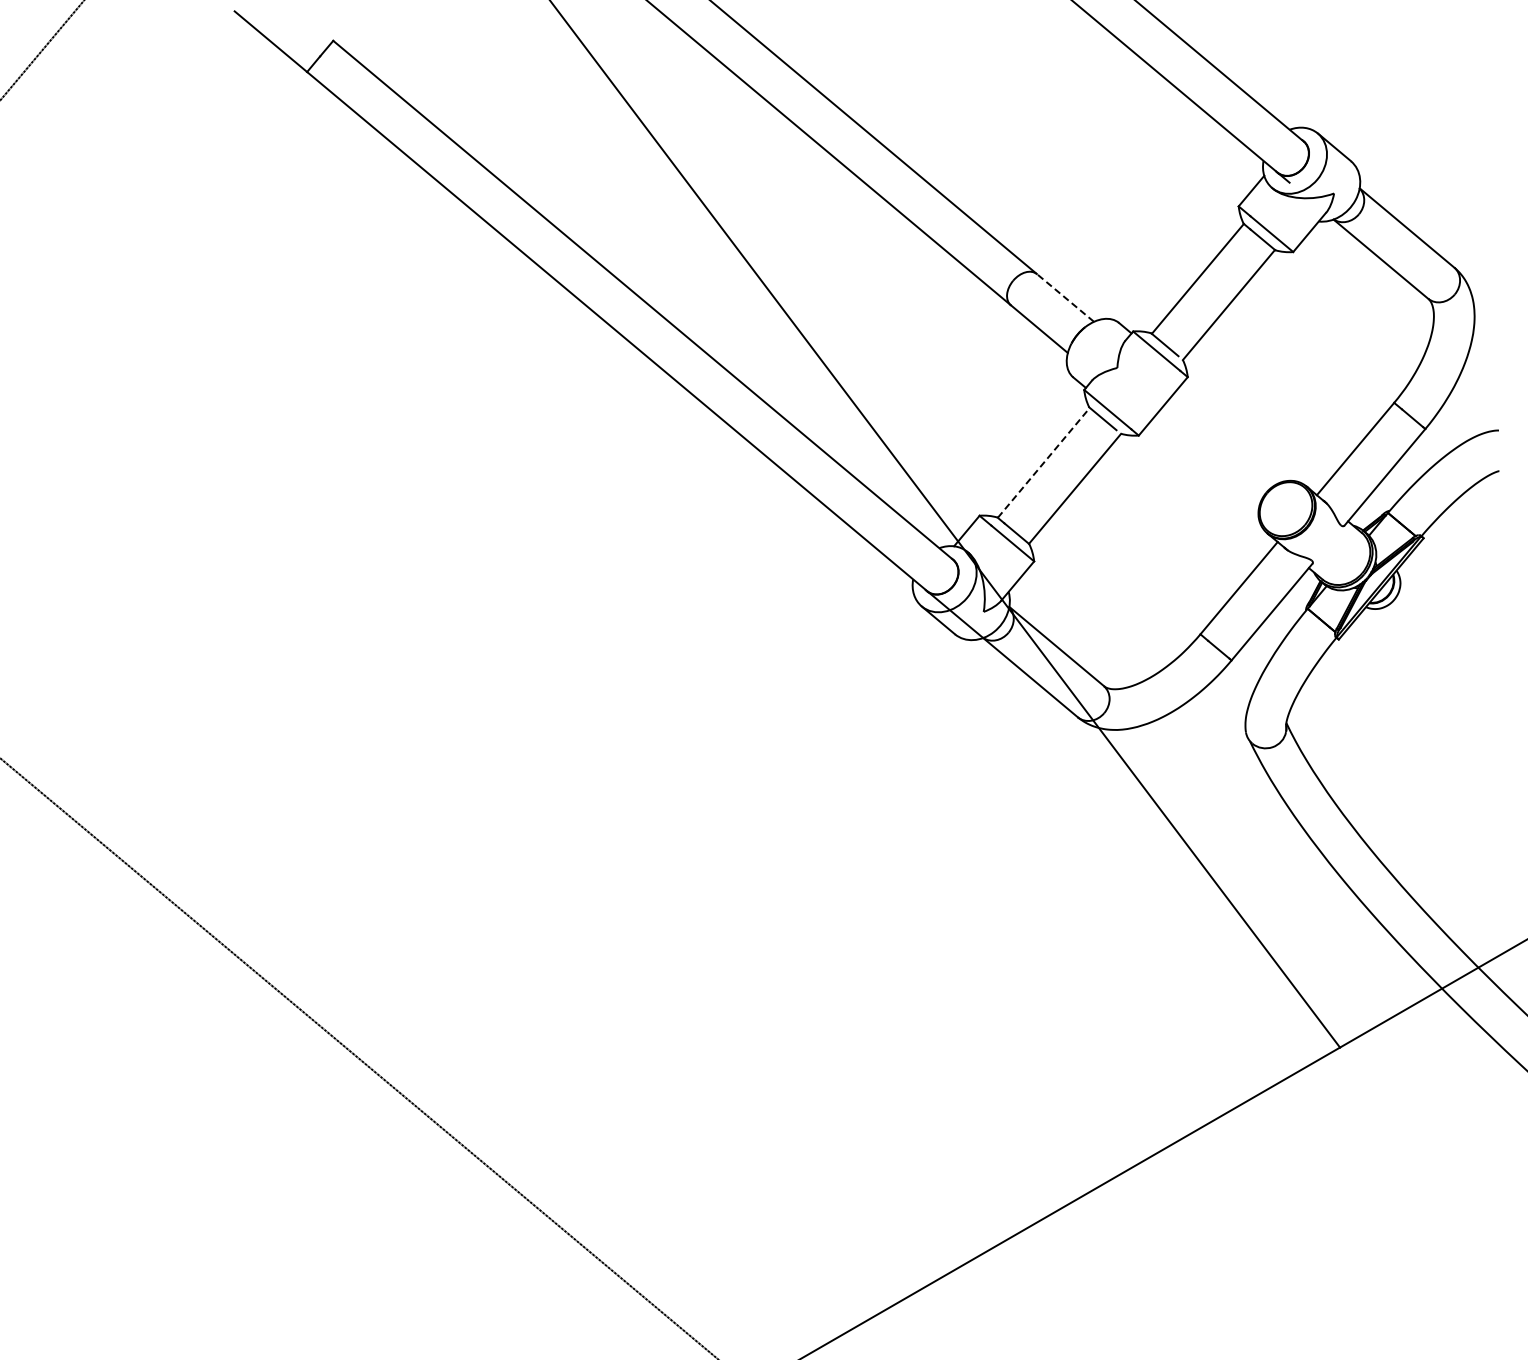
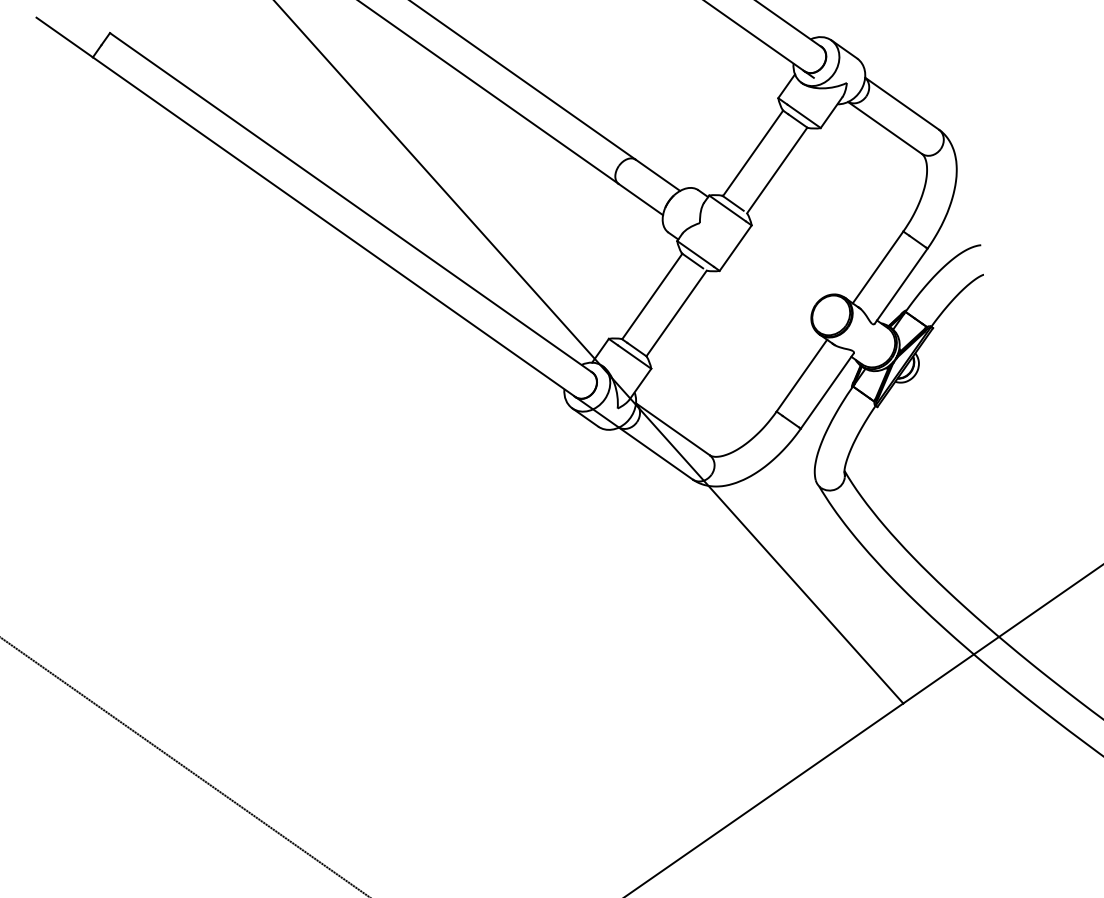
line: (1065, 297) -> (657, 174), dashed -> solid
line: (1043, 462) -> (652, 296), dashed -> solid

